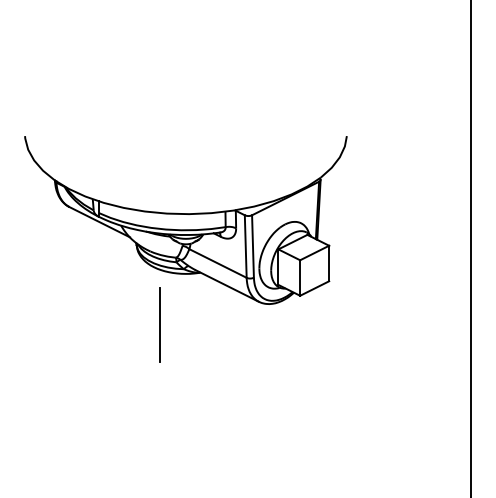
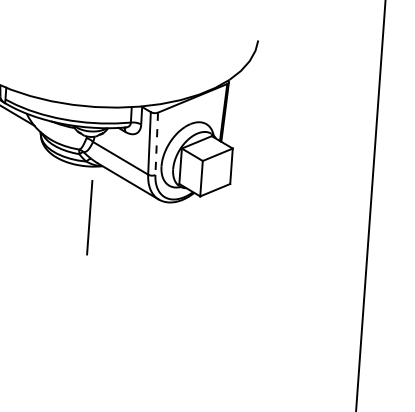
line: (253, 246) -> (157, 143), solid -> dashed
line: (159, 324) -> (88, 217), moved

